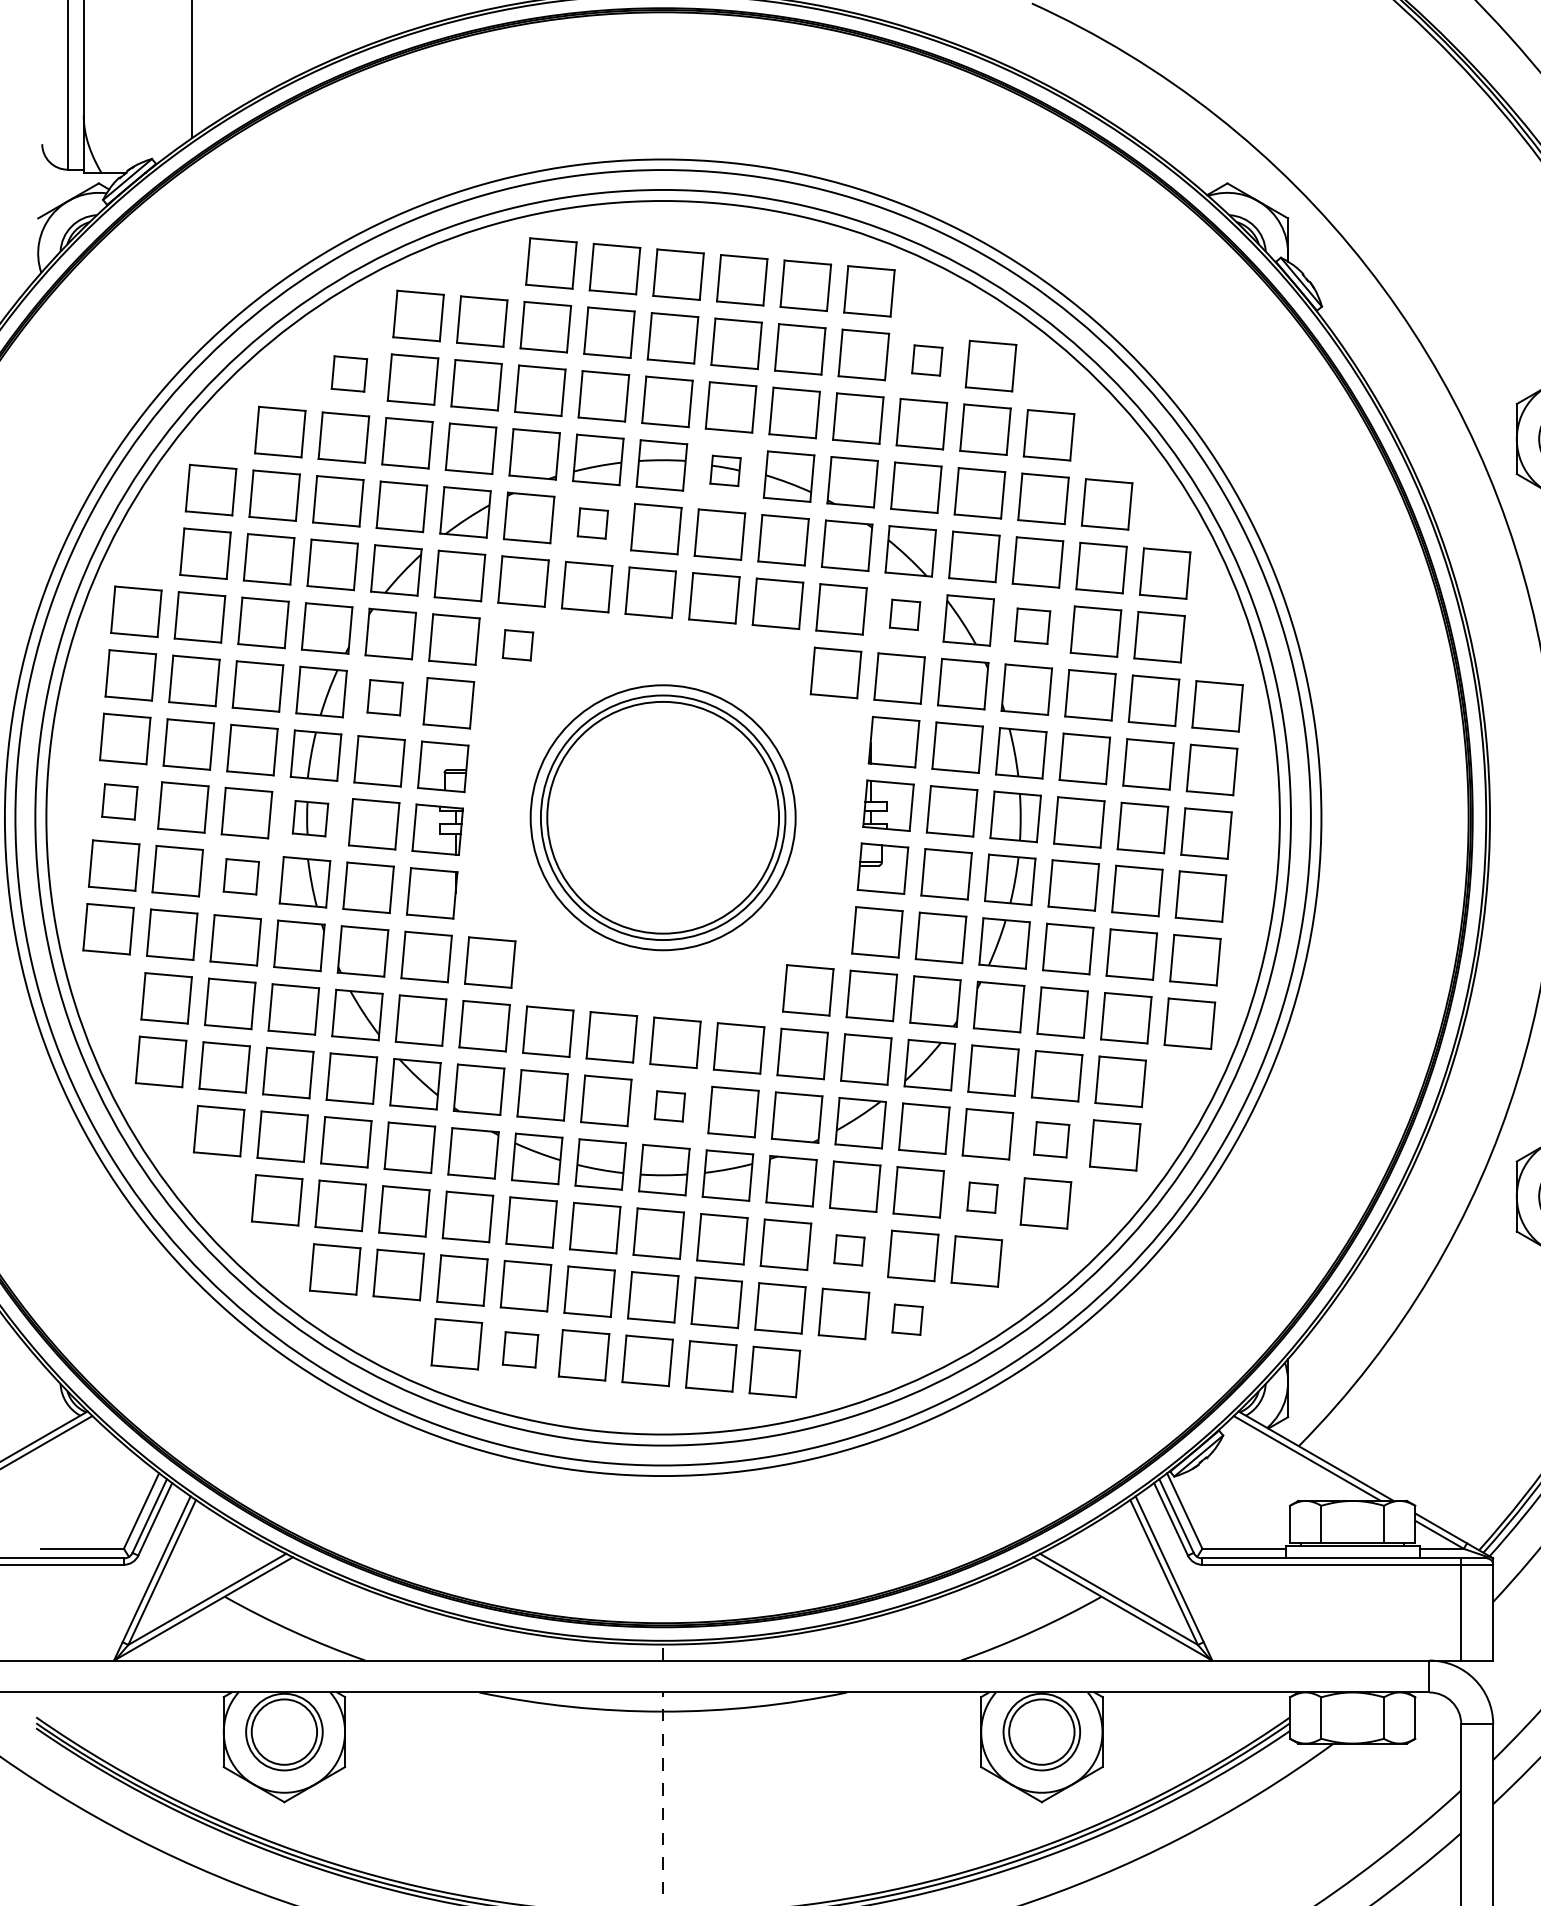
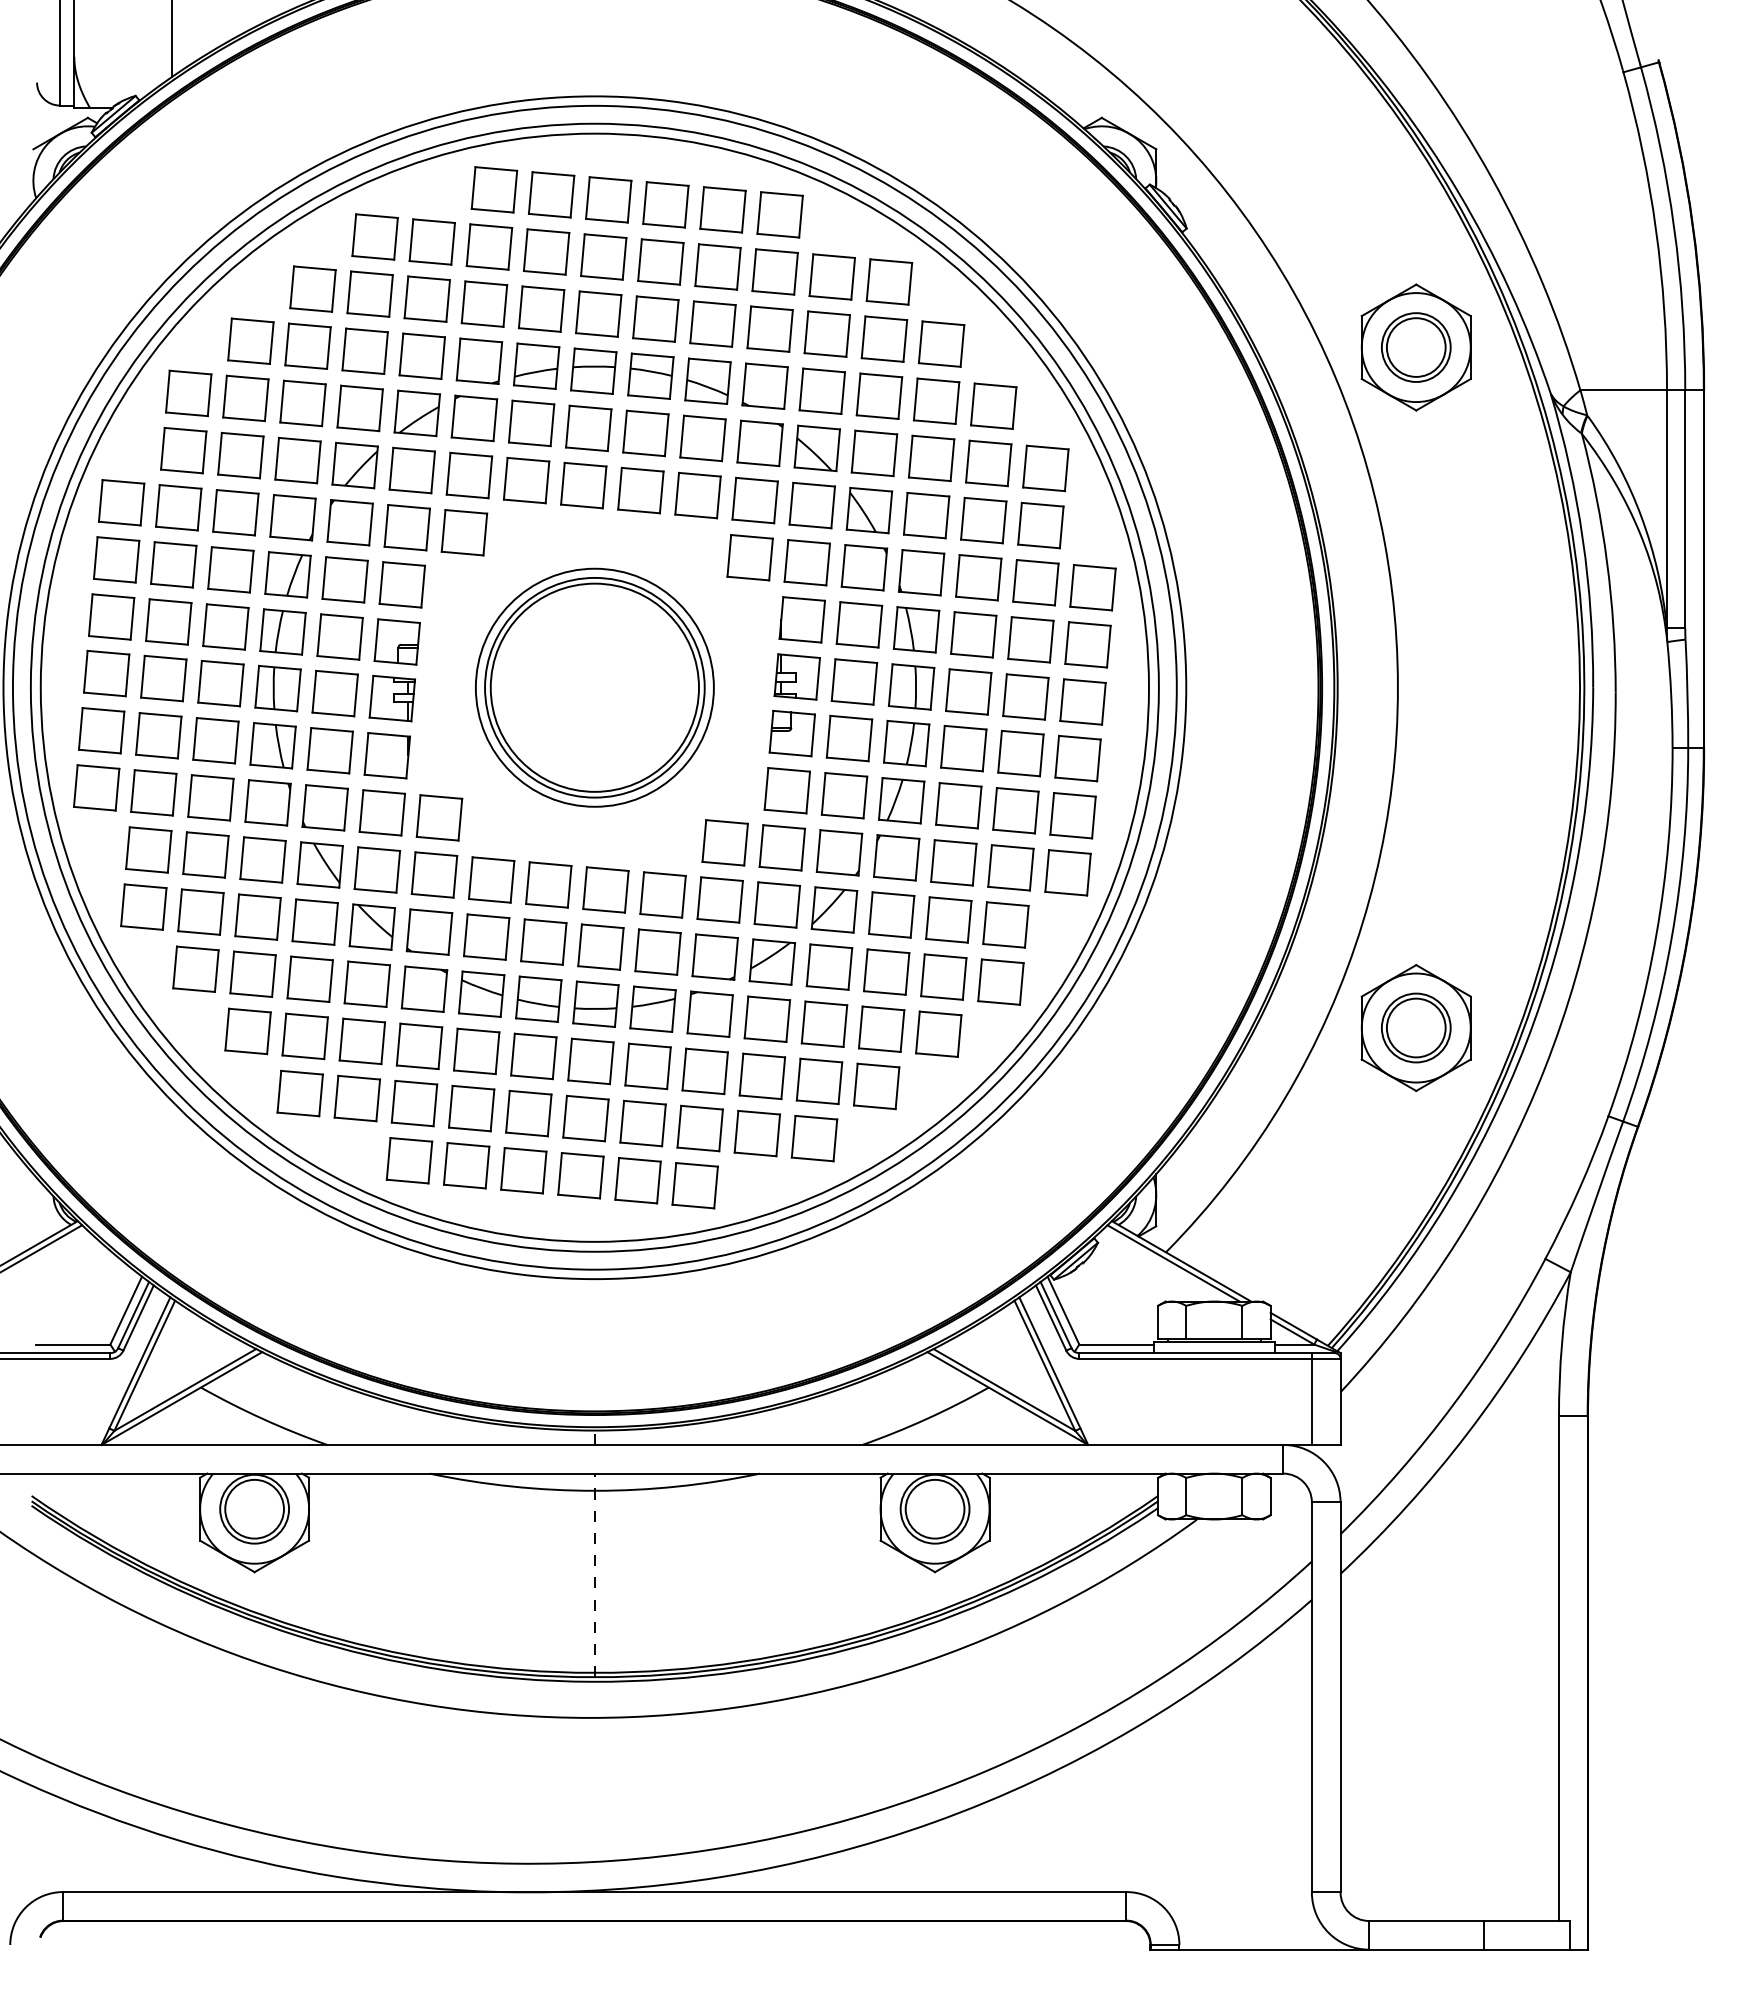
part: (926, 359) -> (831, 276), size x1.67
part: (348, 373) -> (312, 288), size x1.43
part: (725, 470) -> (650, 375), size x1.67
part: (592, 523) -> (531, 423), size x1.67
part: (904, 614) -> (811, 505), size x1.67
part: (1032, 626) -> (926, 515), size x1.43
part: (518, 644) -> (464, 532), size x1.67
part: (384, 697) -> (344, 579), size x1.43
part: (119, 801) -> (106, 673), size x1.43
part: (309, 818) -> (277, 688), size x1.43
part: (240, 876) -> (215, 740), size x1.43
part: (669, 1105) -> (600, 946), size x1.67
part: (1051, 1139) -> (943, 976), size x1.43
part: (982, 1197) -> (881, 1028), size x1.67
part: (848, 1250) -> (761, 1076), size x1.67
part: (907, 1319) -> (814, 1138), size x1.67
part: (520, 1349) -> (466, 1165), size x1.43

